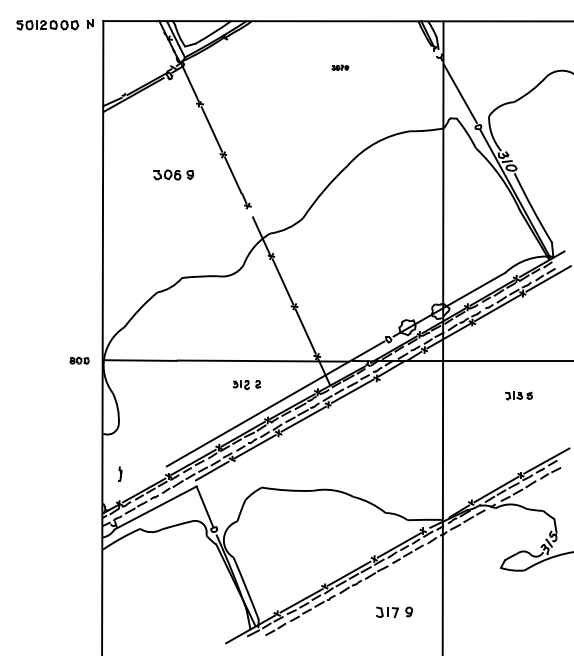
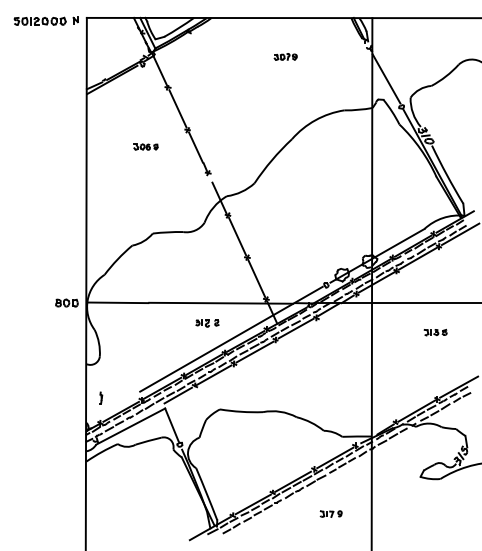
part: (340, 67) -> (285, 56), size x1.67
part: (173, 174) -> (145, 146), size x0.71
part: (79, 360) -> (66, 302), size x1.43
part: (394, 611) -> (331, 513), size x0.71

